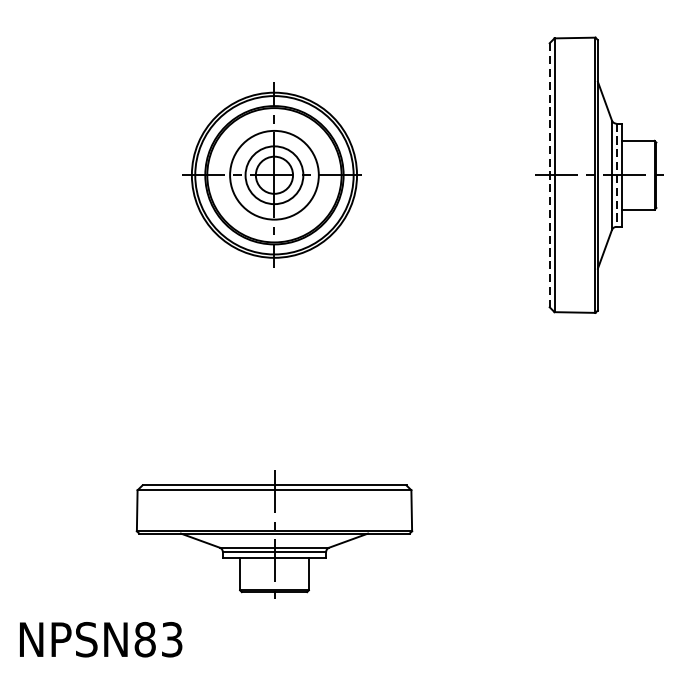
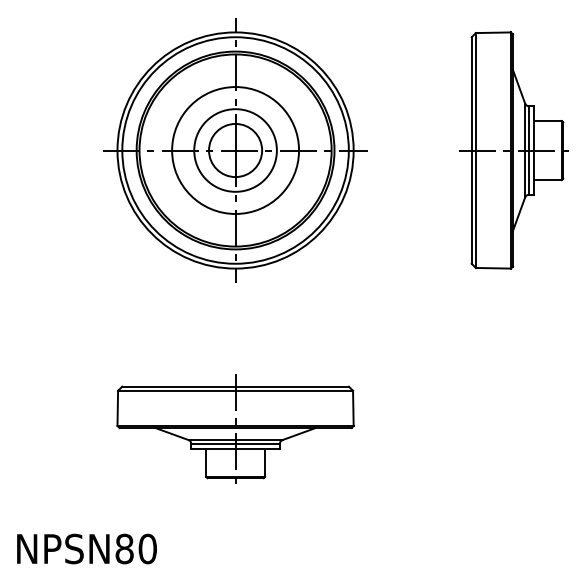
part: (274, 175) -> (235, 150), size x1.67
line: (549, 176) -> (471, 151), dashed -> solid
line: (617, 176) -> (529, 151), dashed -> solid
part: (274, 534) -> (235, 428), moved
text: (171, 639) -> (147, 548), NPSN83 -> NPSN80

